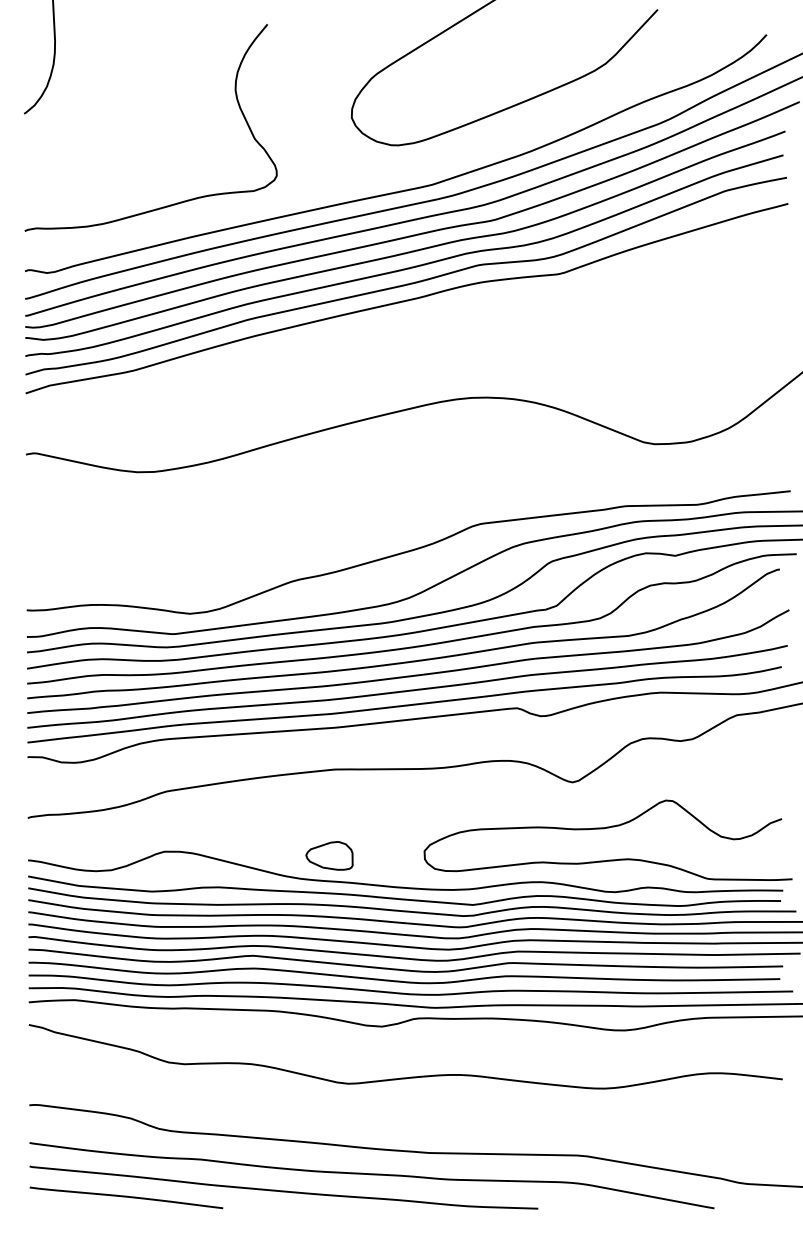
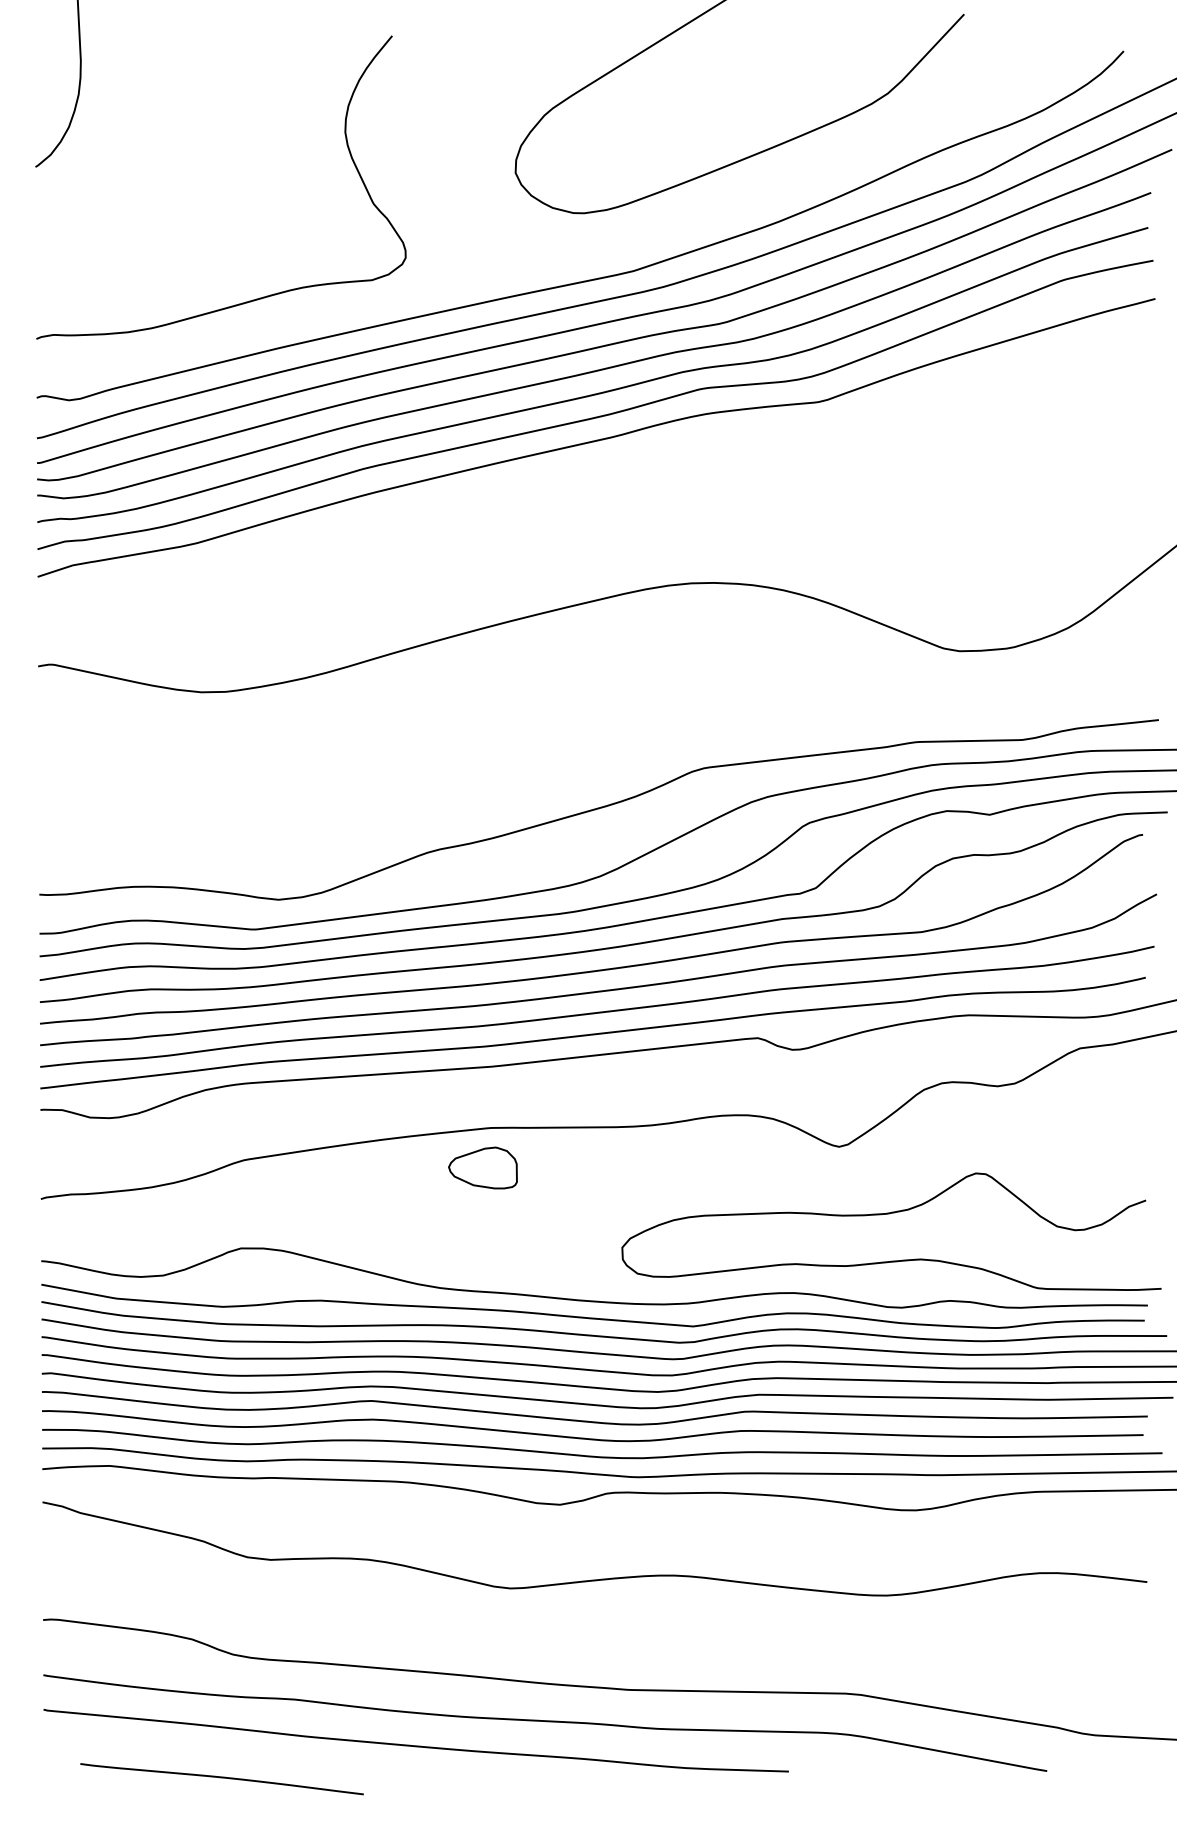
part: (329, 855) -> (482, 1167), moved
curve: (126, 1197) -> (222, 1778), moved

